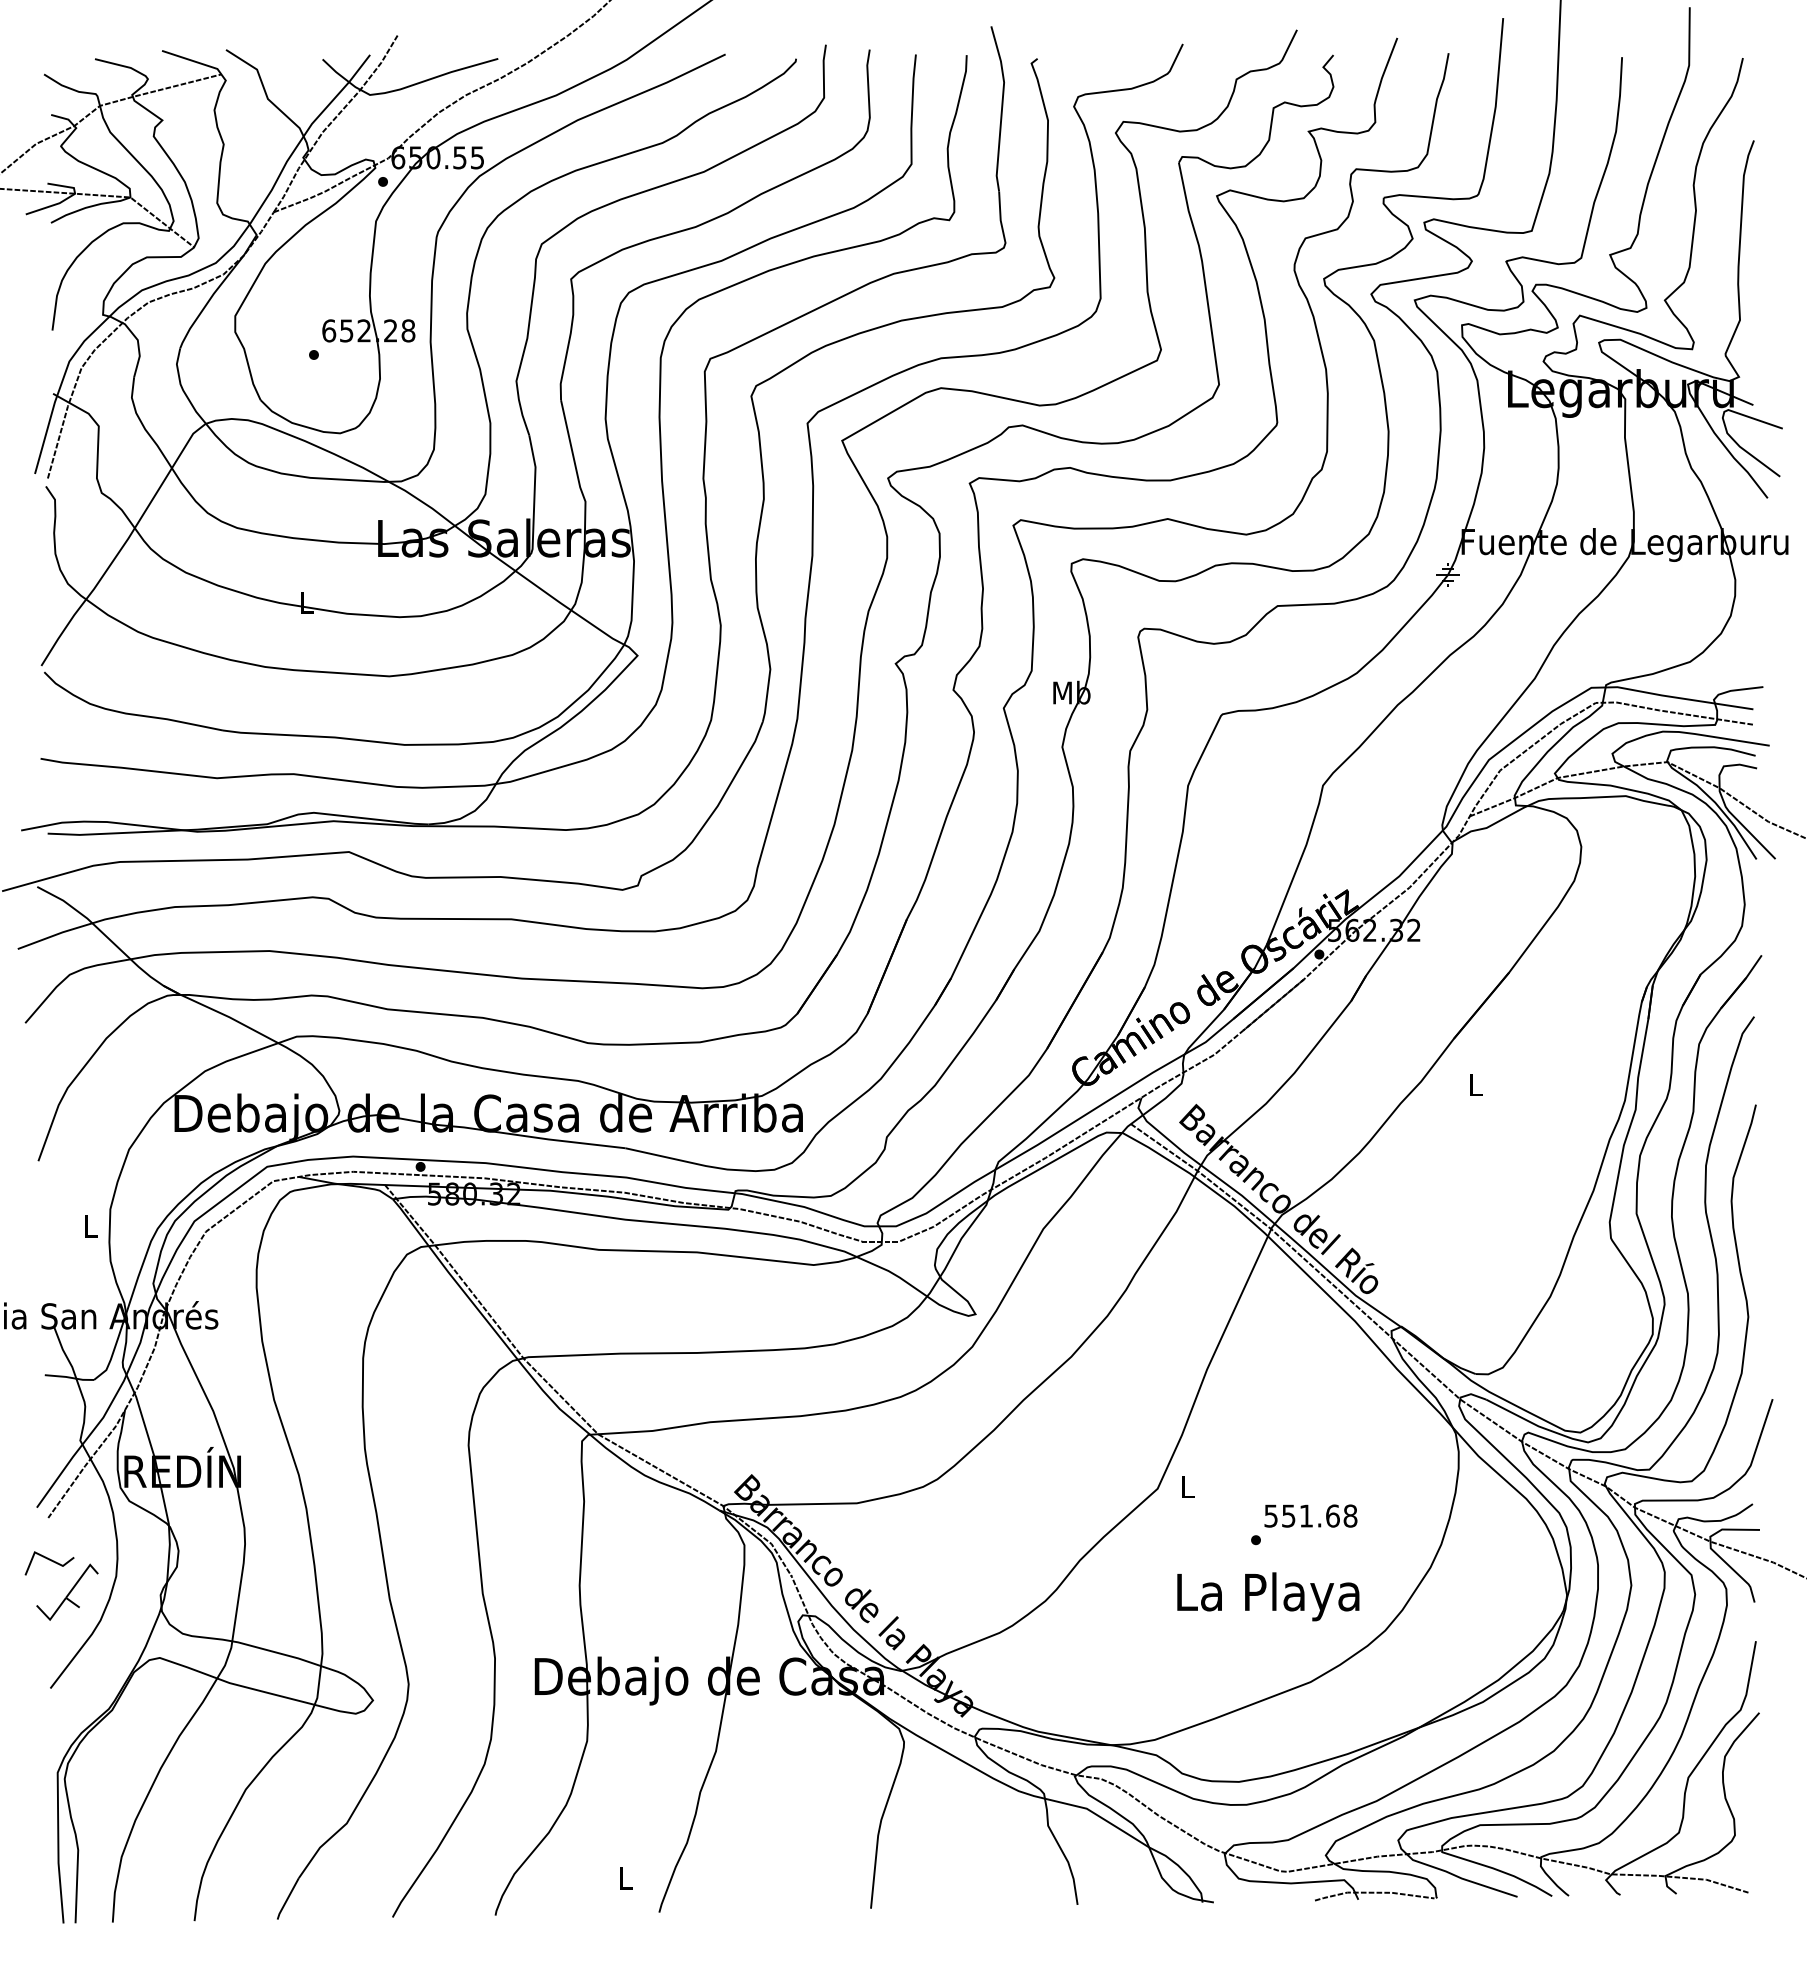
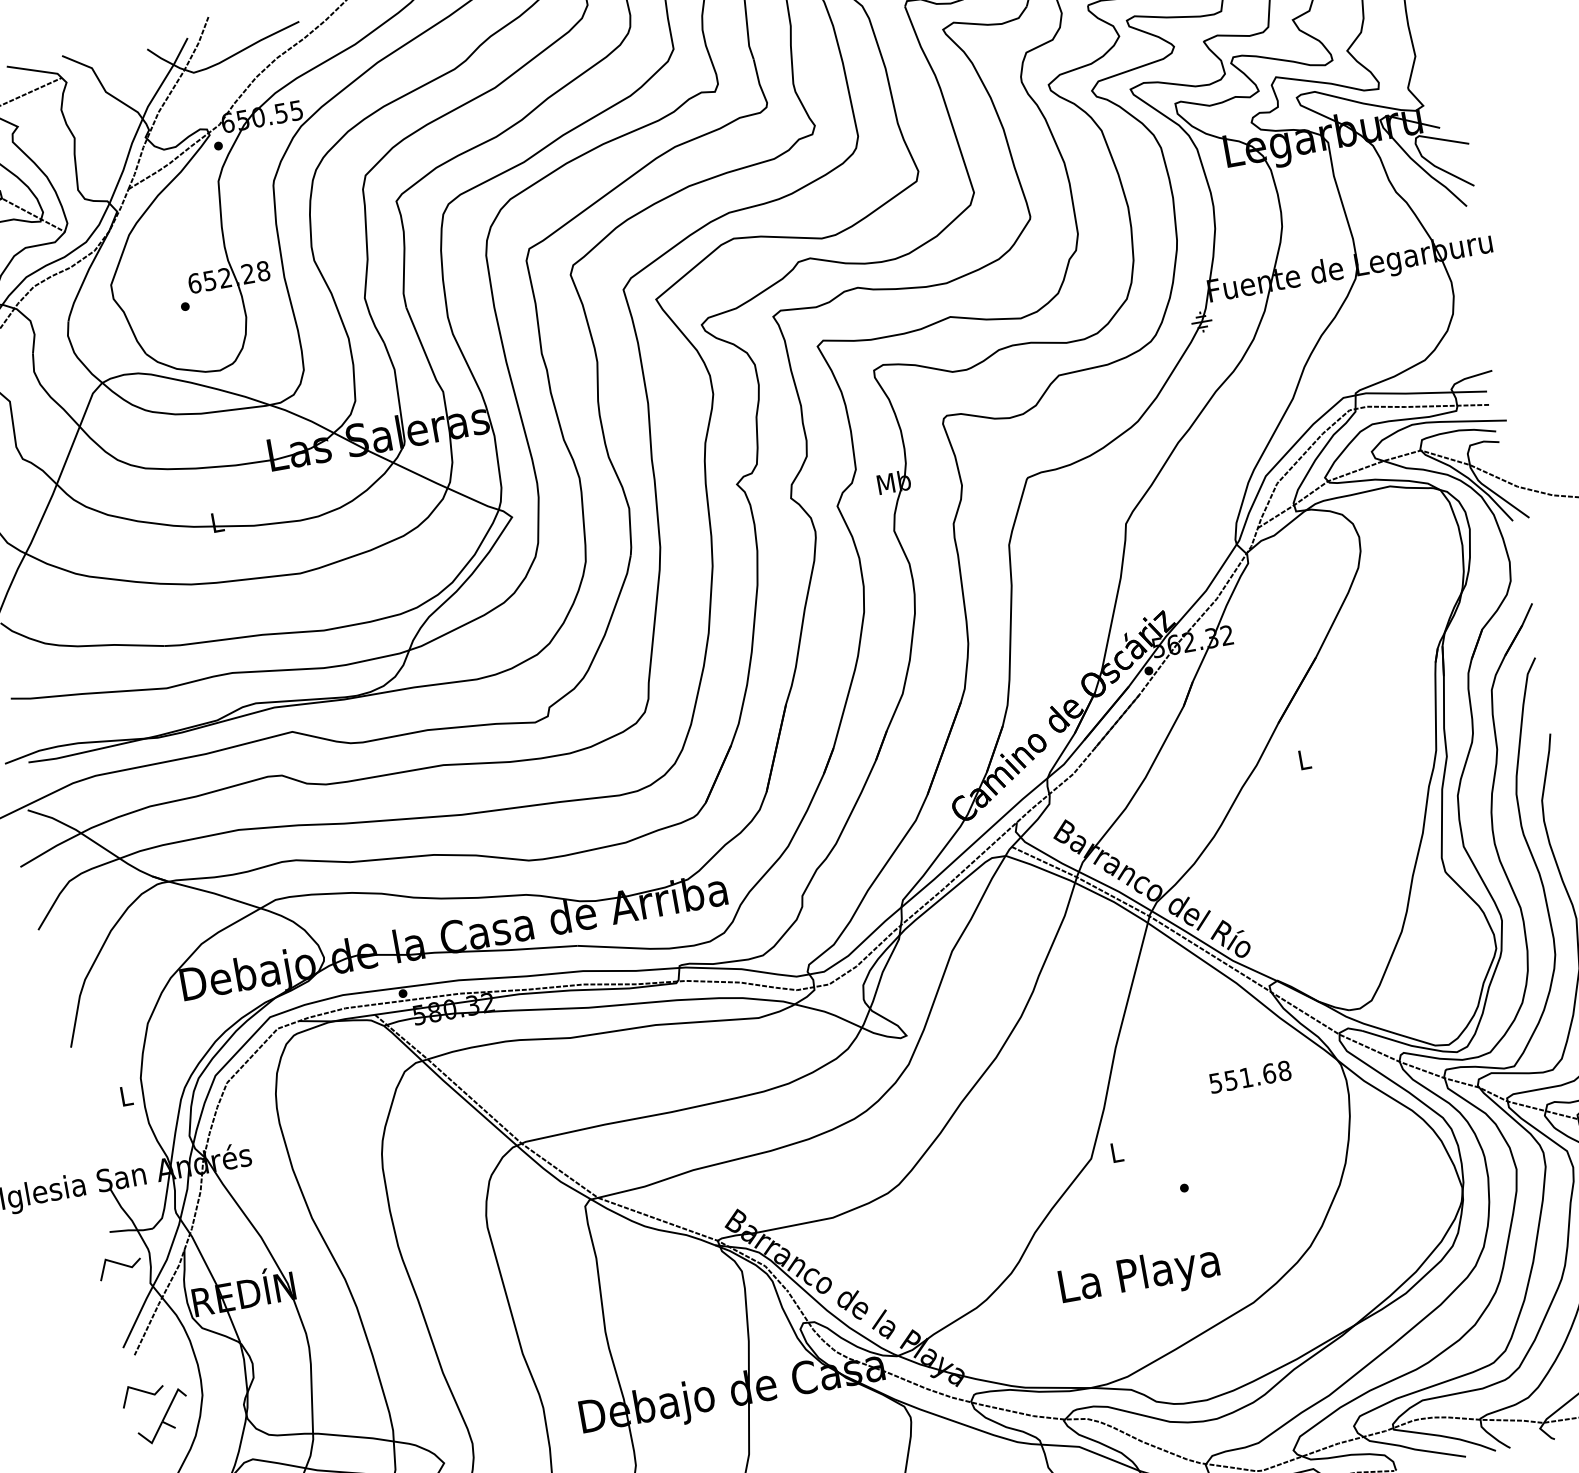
line: (51, 1414) -> (121, 1265), added
text: (1310, 1515) -> (1249, 1076), moved
text: (1268, 1596) -> (1139, 1276), moved

